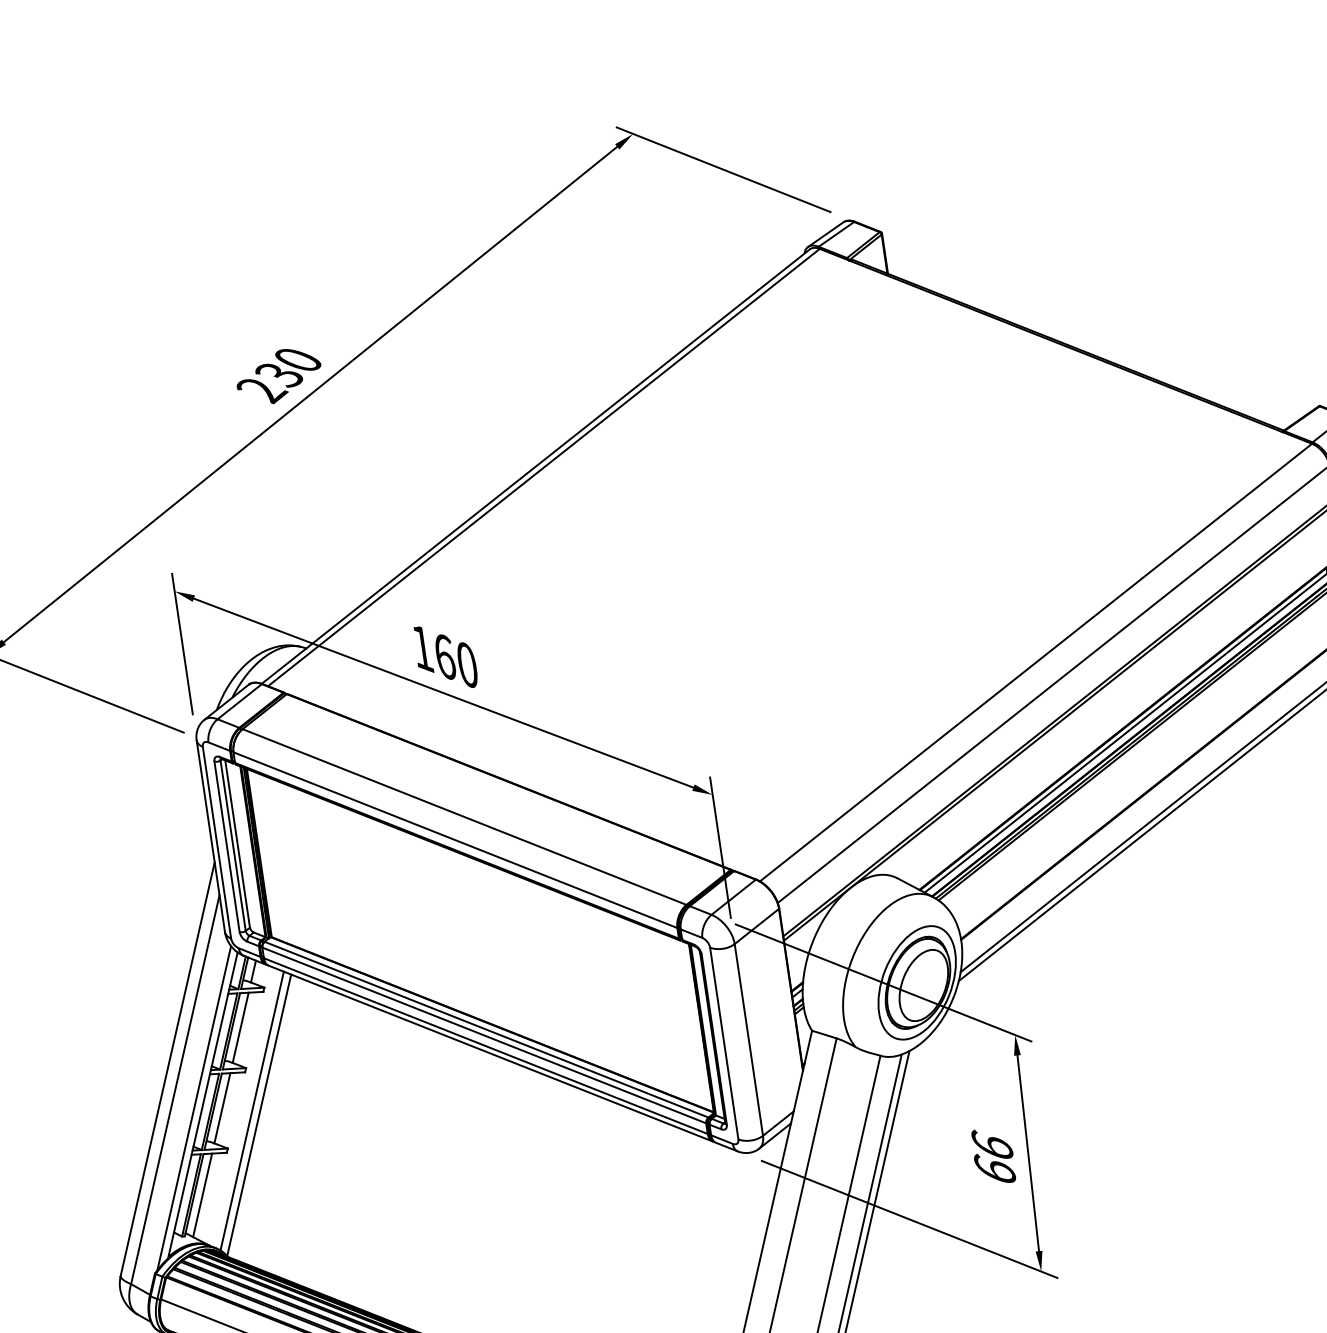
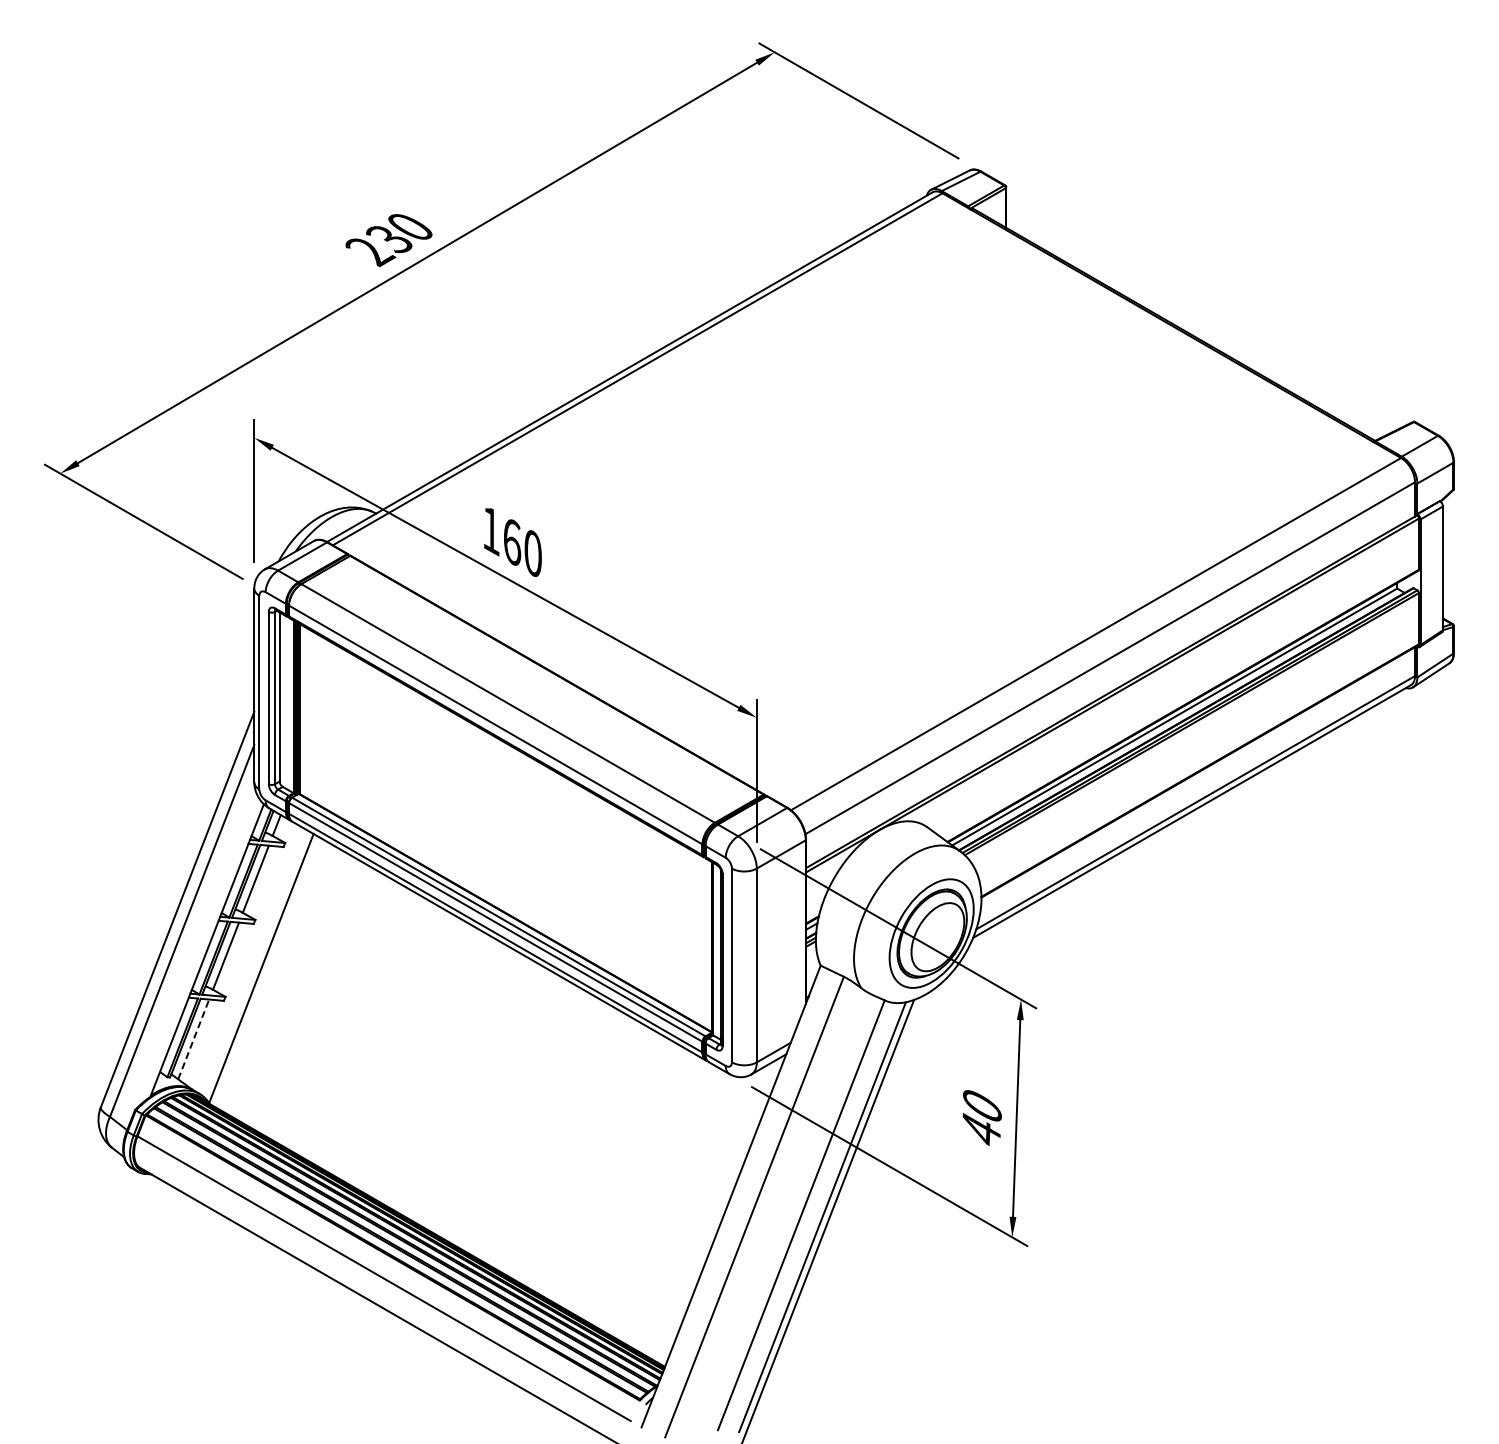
line: (194, 1107) -> (198, 951), removed
line: (251, 1111) -> (254, 963), removed
text: (993, 1156) -> (981, 1116), 66 -> 40
line: (202, 1195) -> (193, 1039), solid -> dashed

